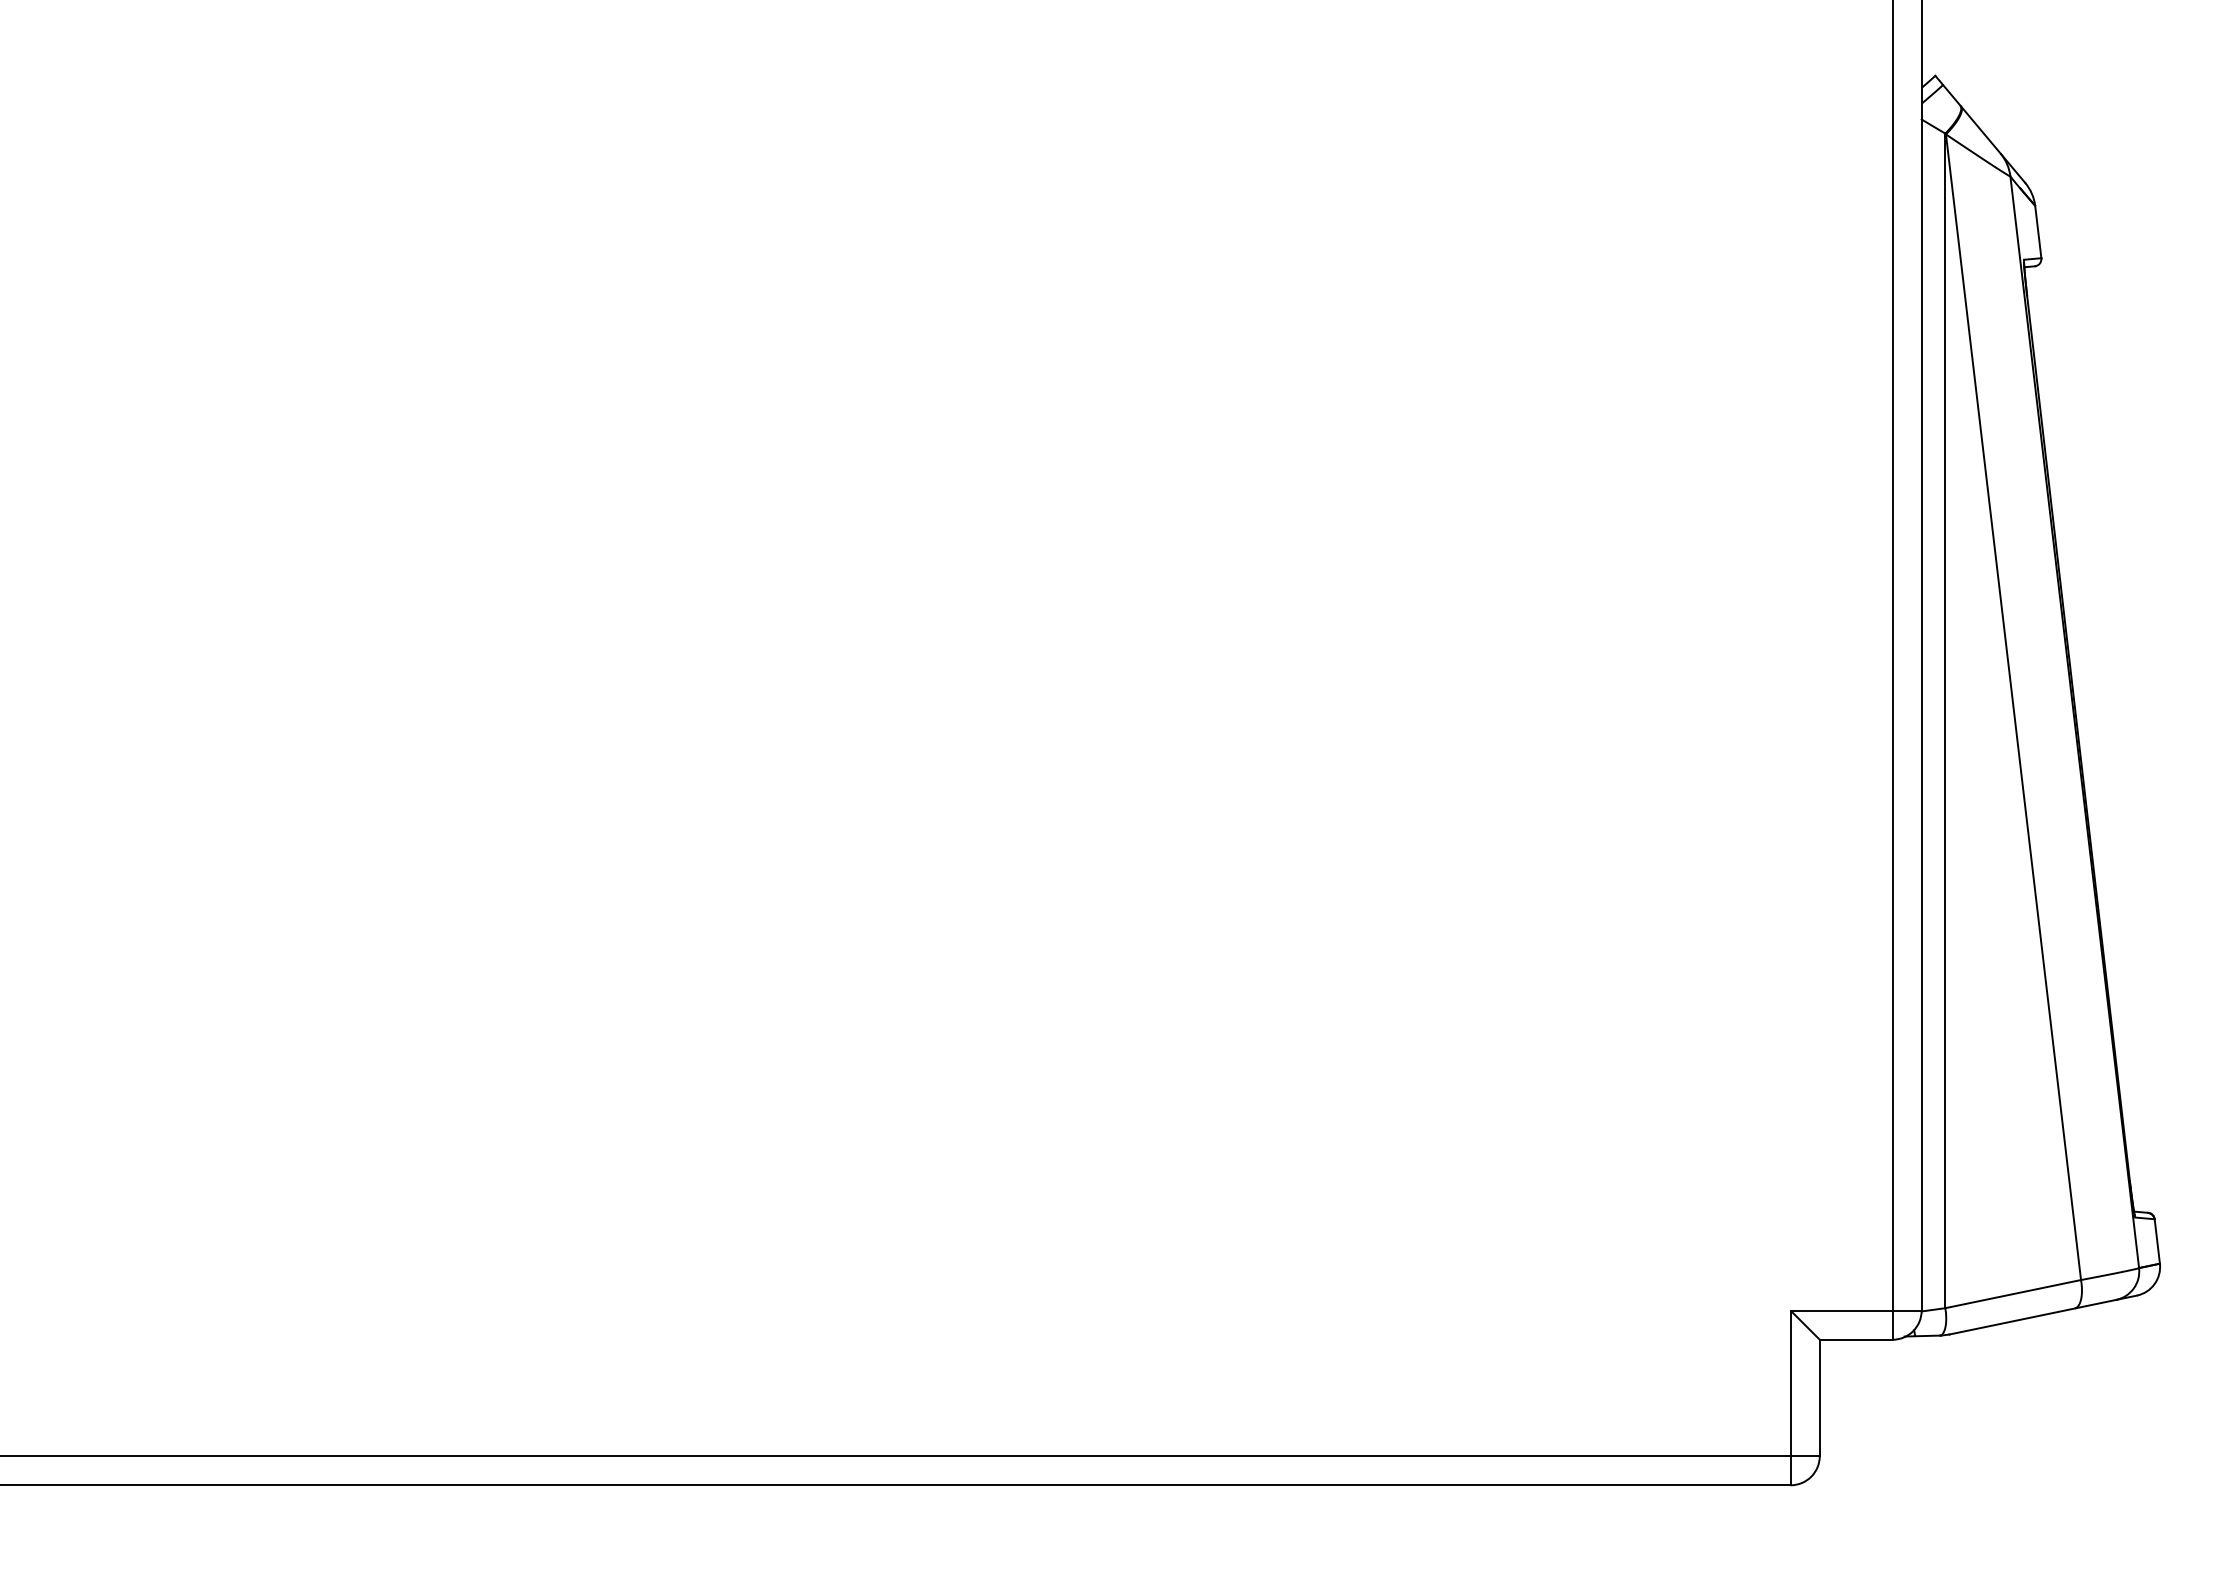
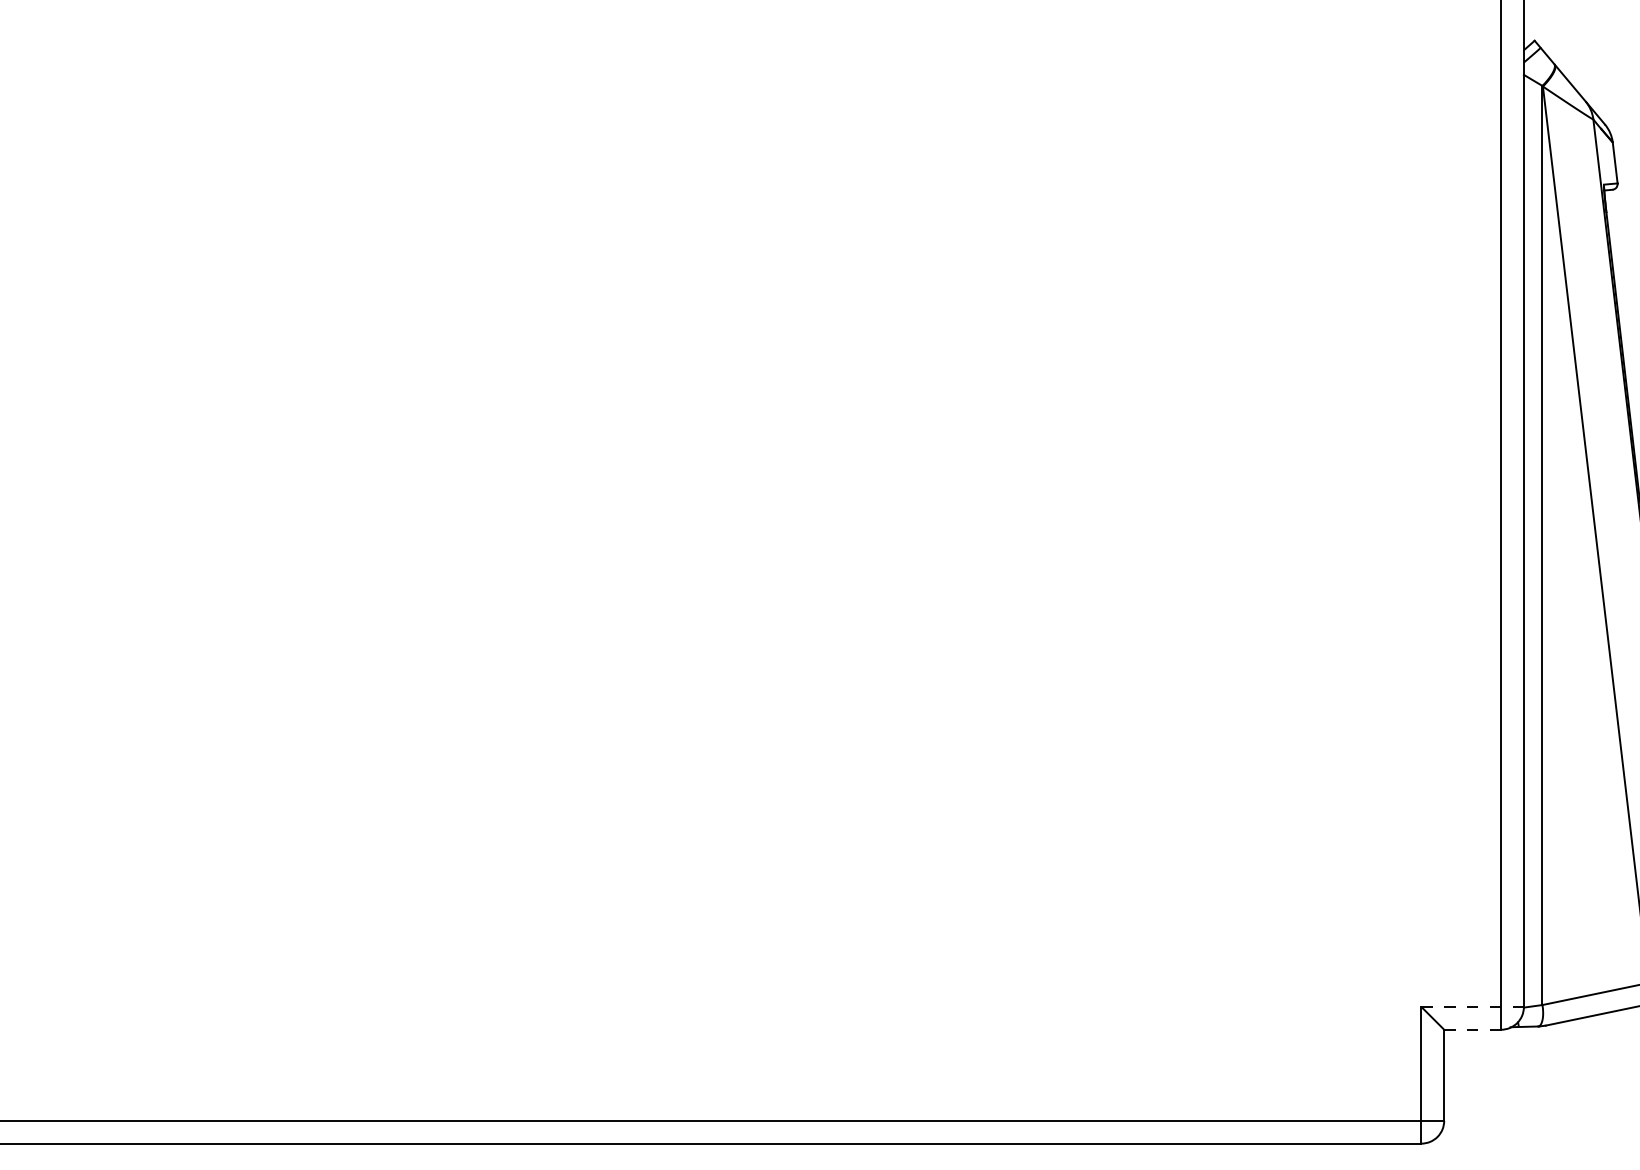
line: (1855, 1310) -> (1472, 1006), solid -> dashed
line: (1856, 1339) -> (1472, 1029), solid -> dashed

